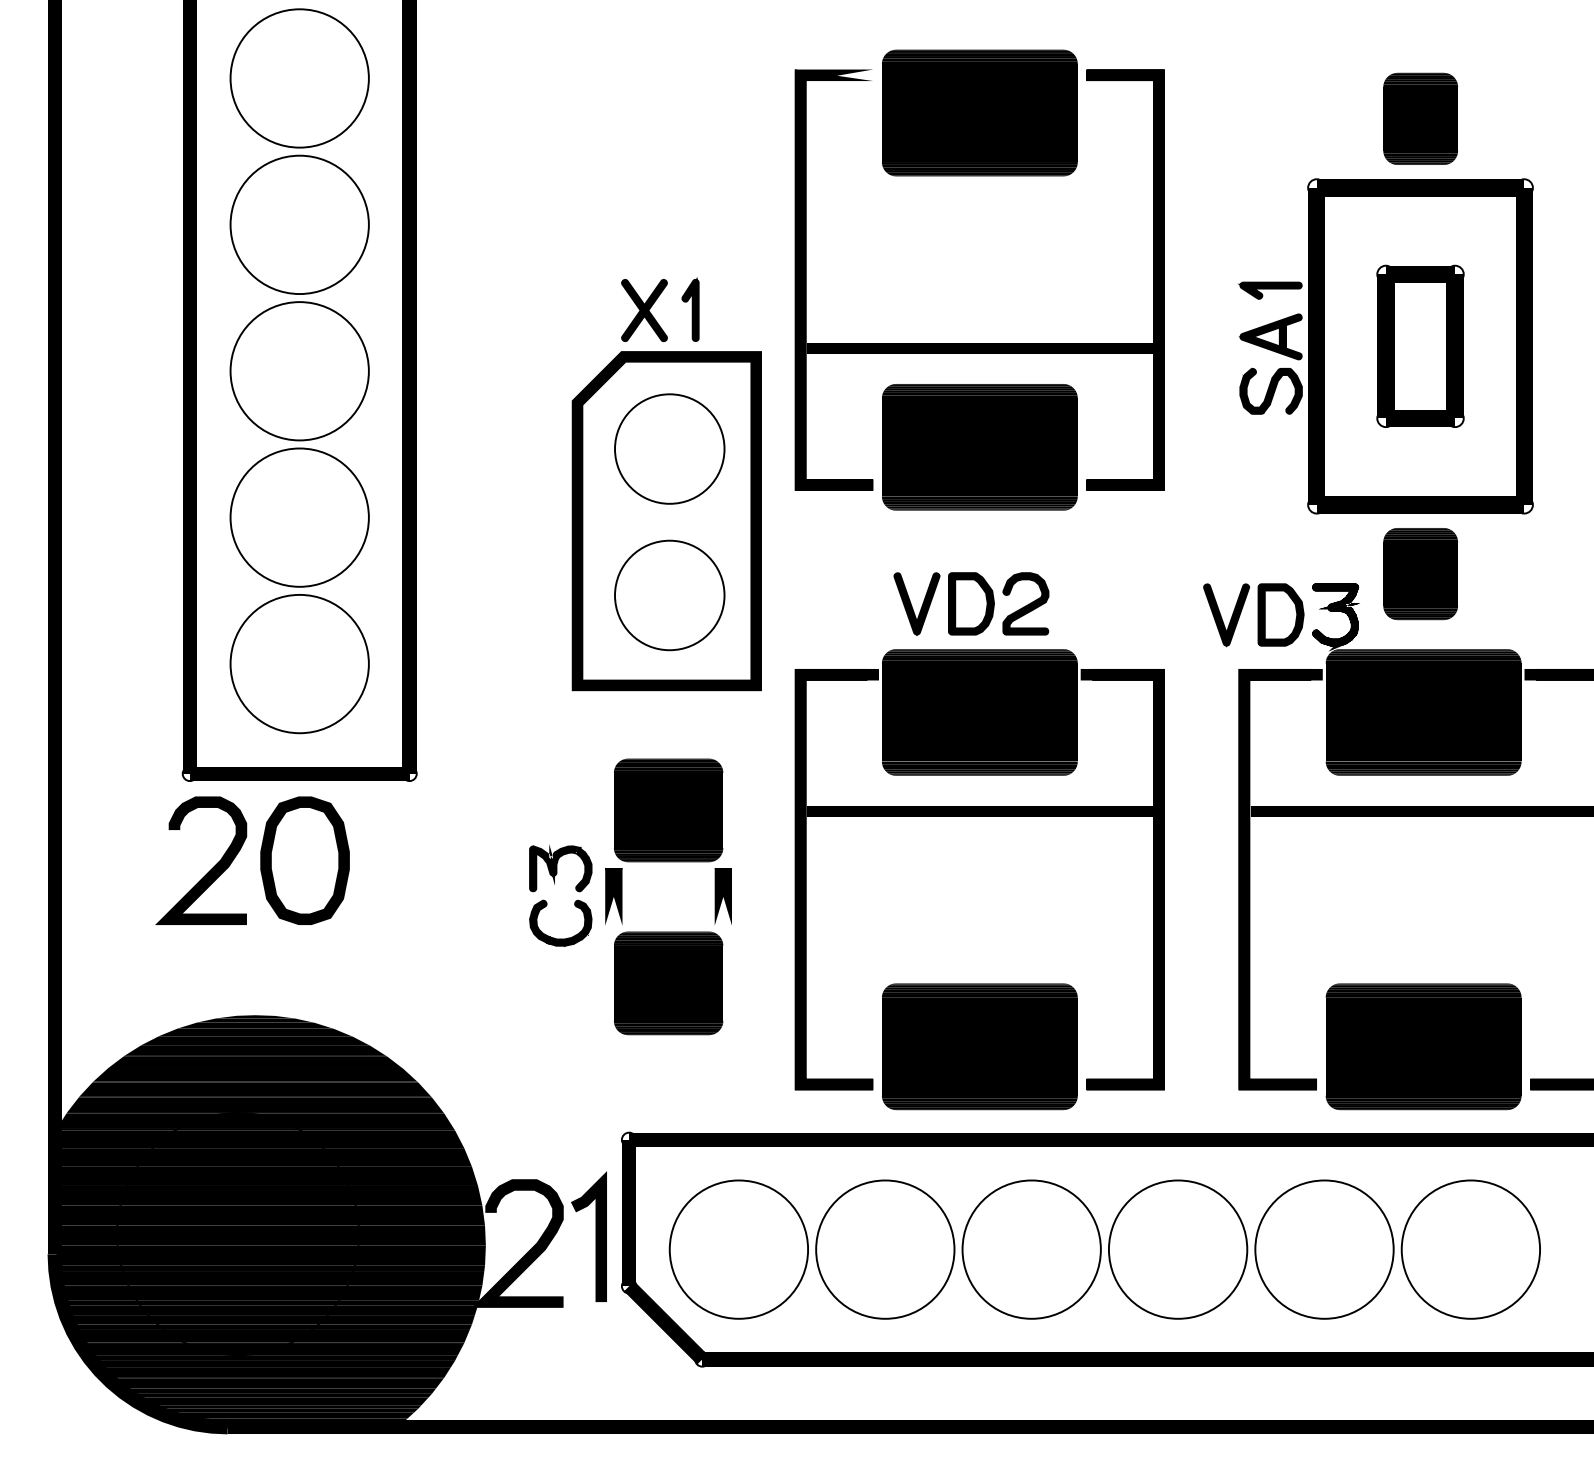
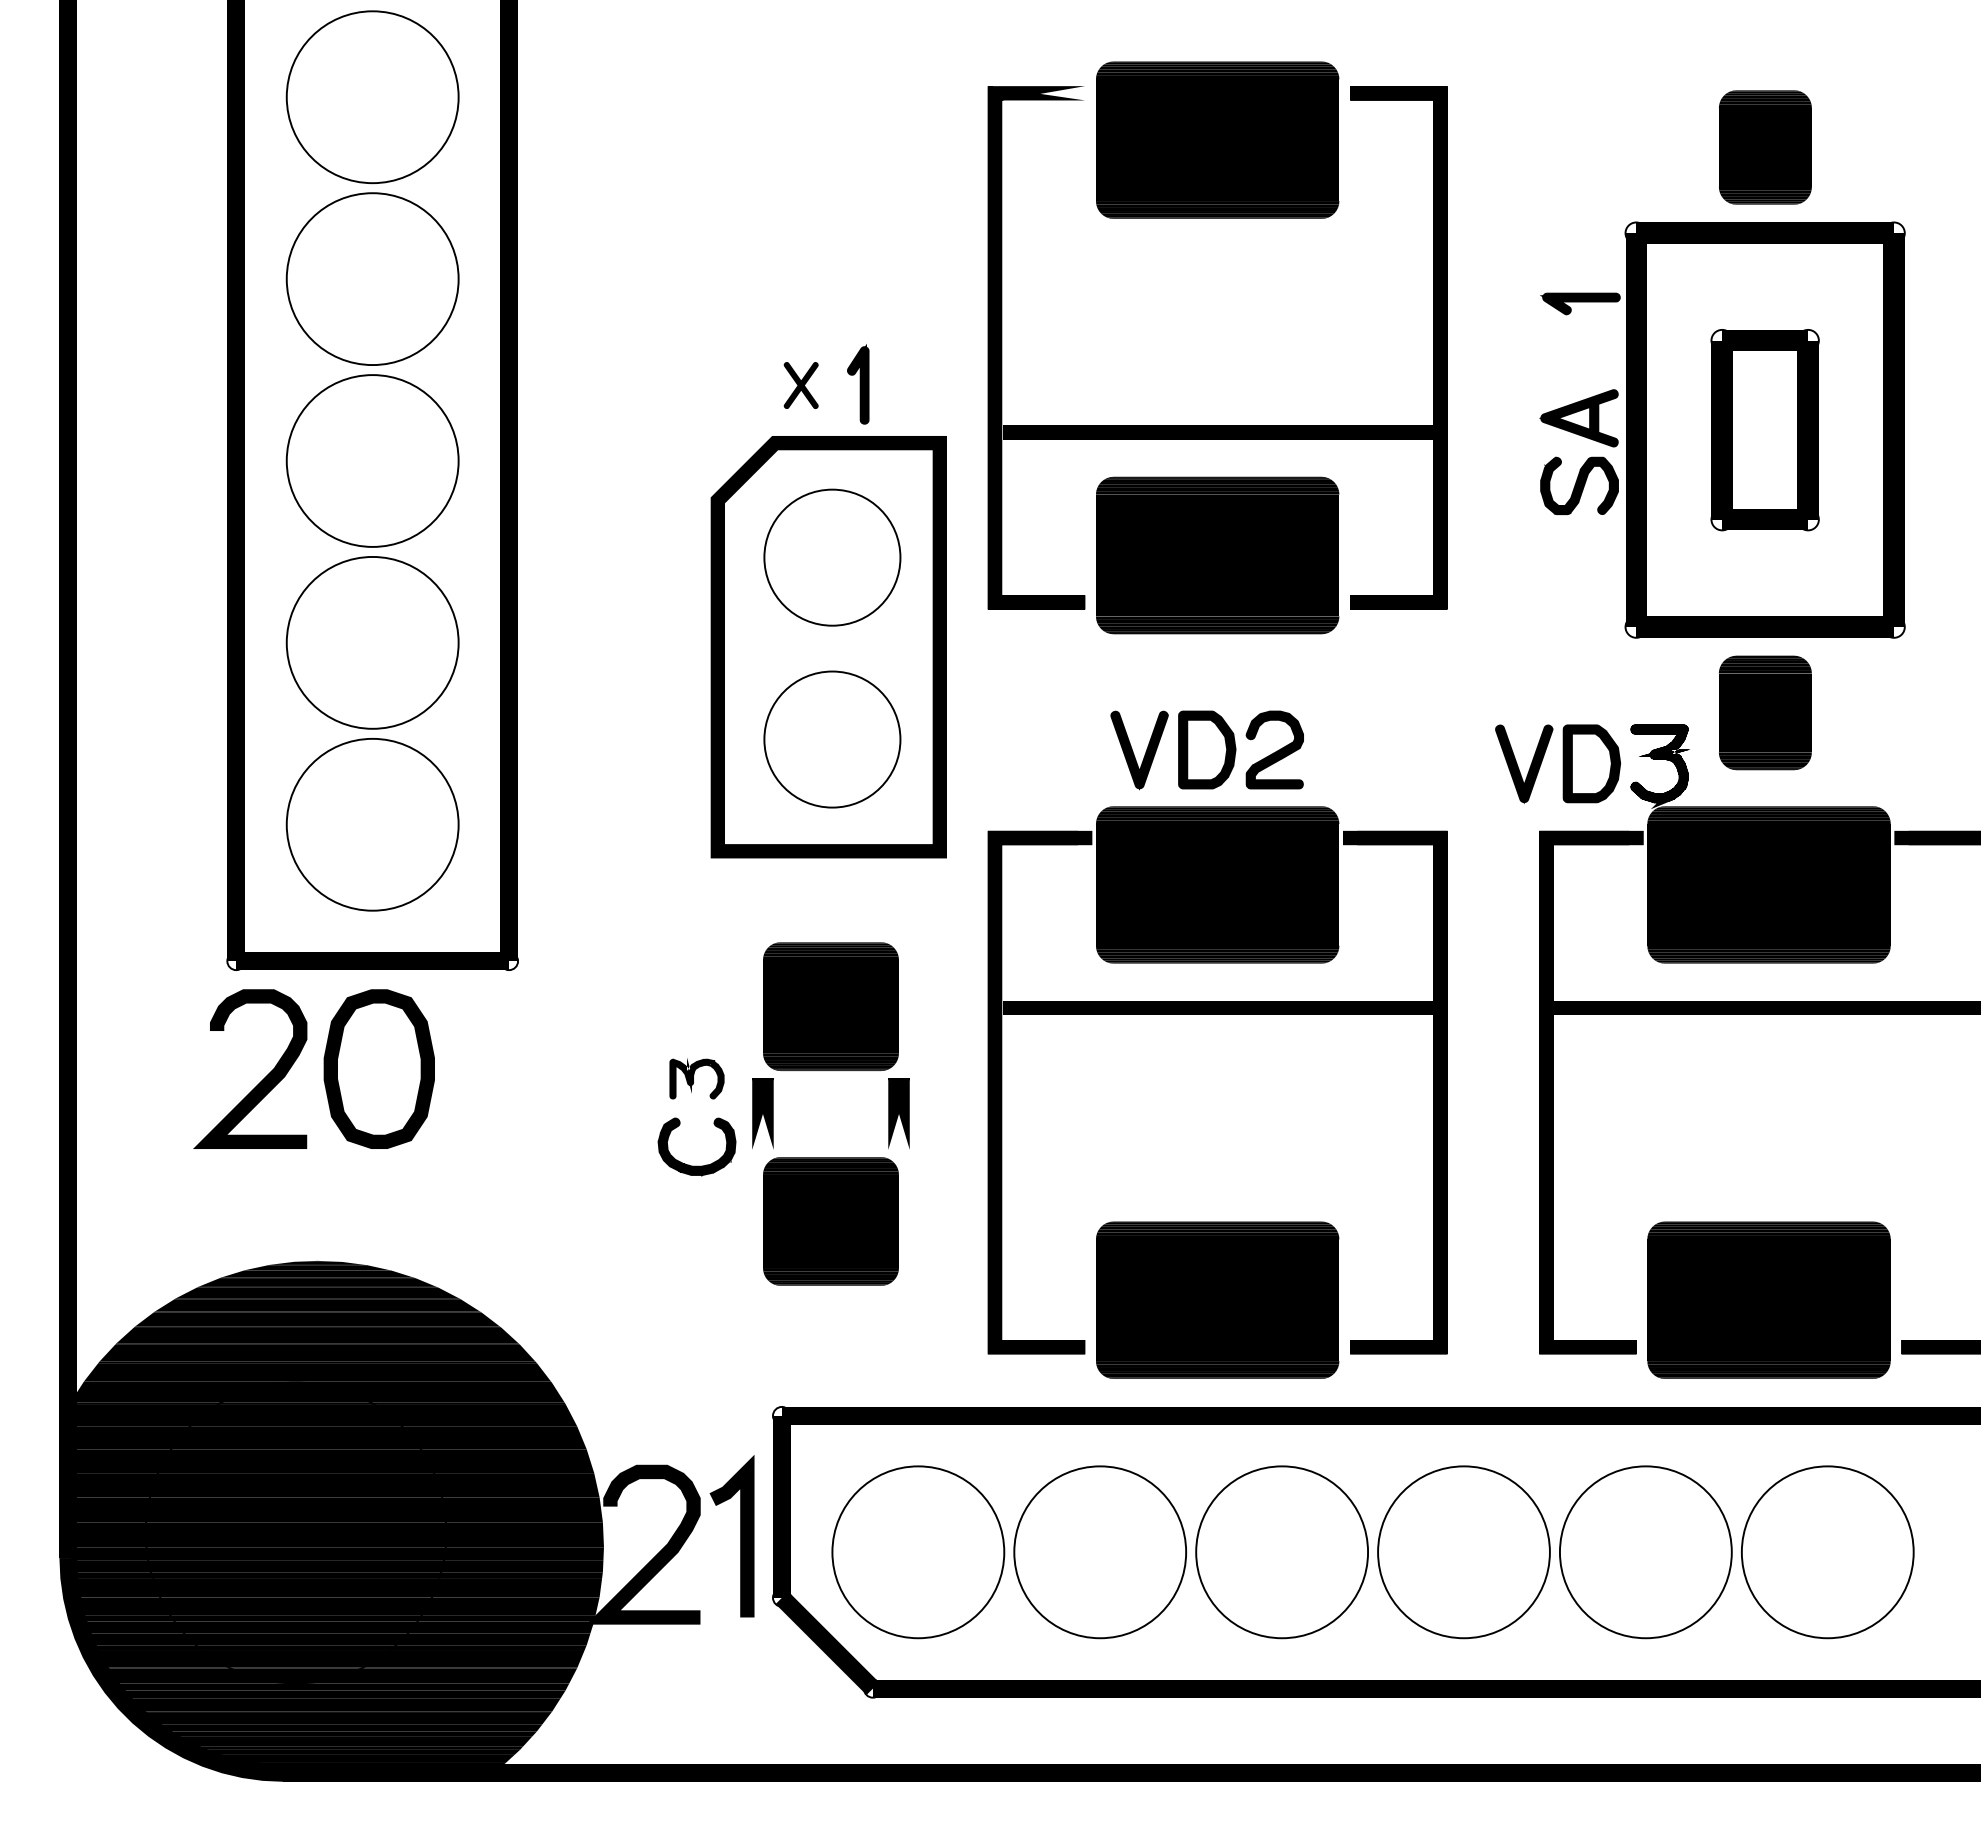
part: (1270, 290) -> (1580, 303), moved
part: (644, 310) -> (801, 385), size x0.6
part: (560, 868) -> (696, 1078), size x0.7

